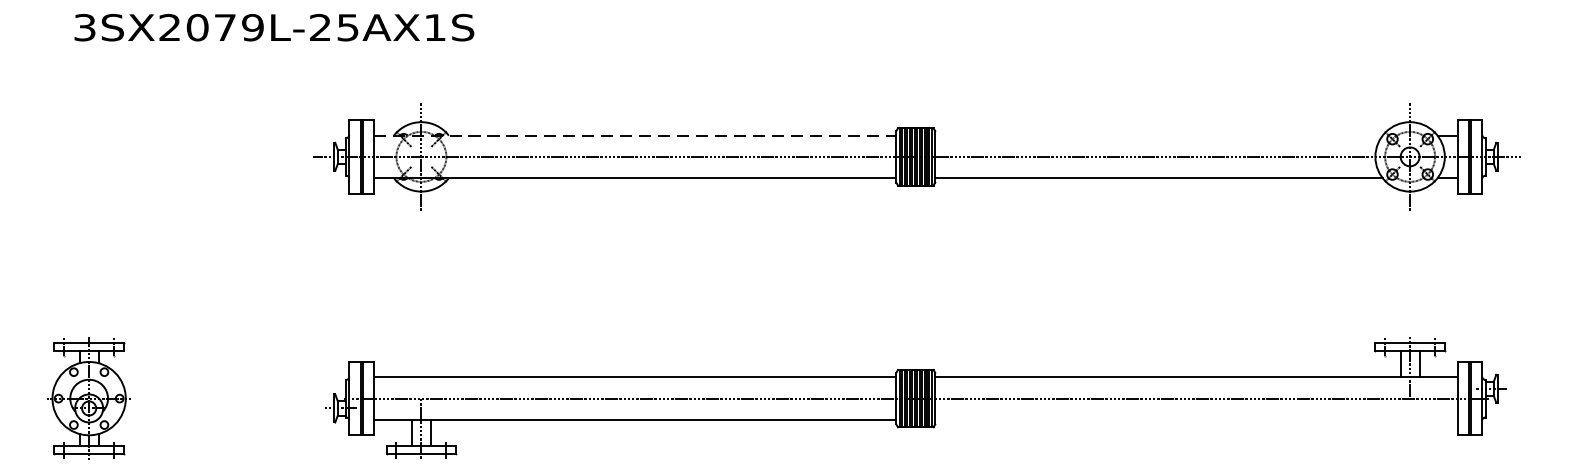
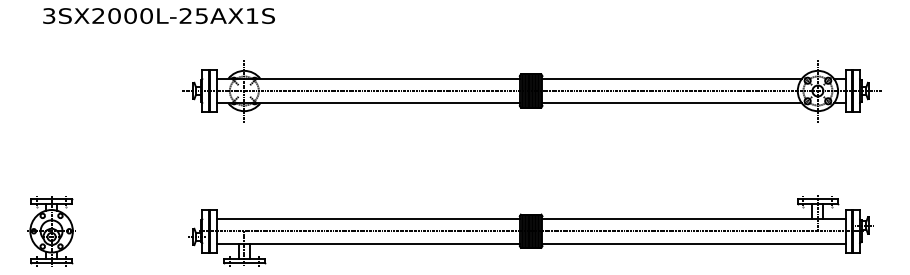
text: (238, 26) -> (138, 15), 3SX2079L-25AX1S -> 3SX2000L-25AX1S
line: (635, 135) -> (368, 78), dashed -> solid
line: (1159, 135) -> (672, 78), added
line: (1195, 419) -> (693, 243), added

